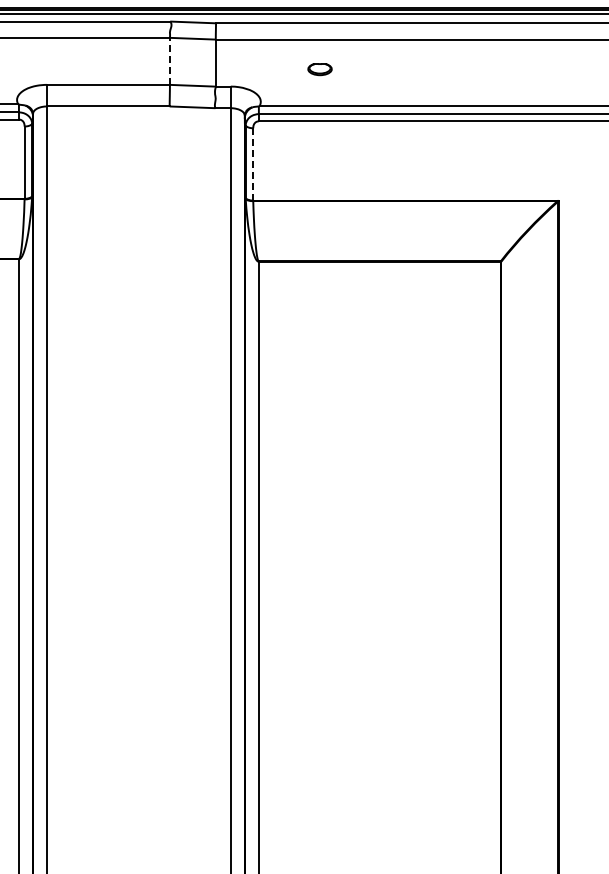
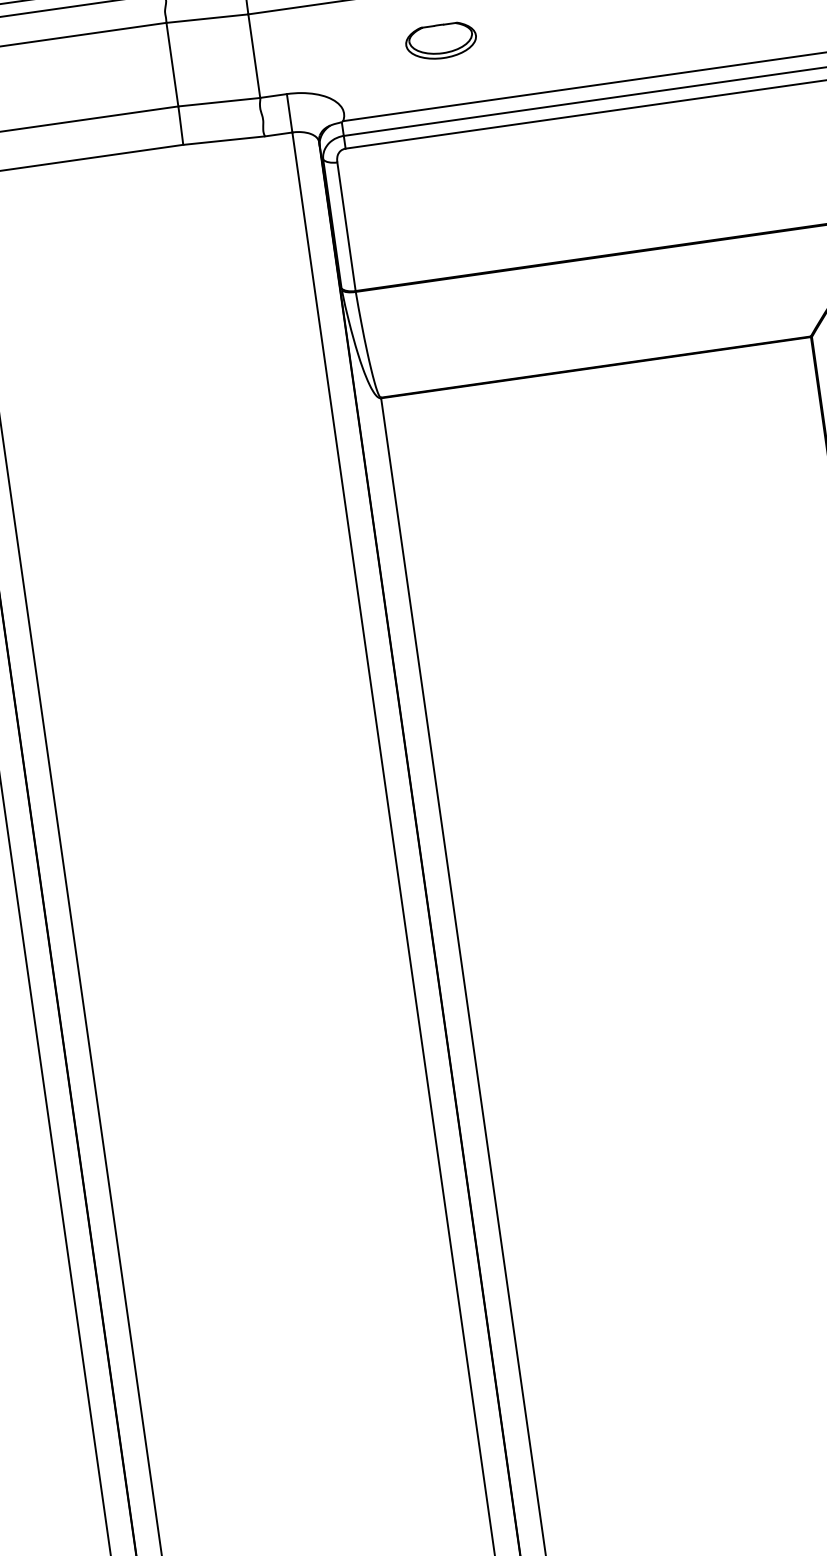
line: (169, 61) -> (171, 64), dashed -> solid
part: (319, 69) -> (440, 41), size x1.67
line: (253, 164) -> (346, 226), dashed -> solid

